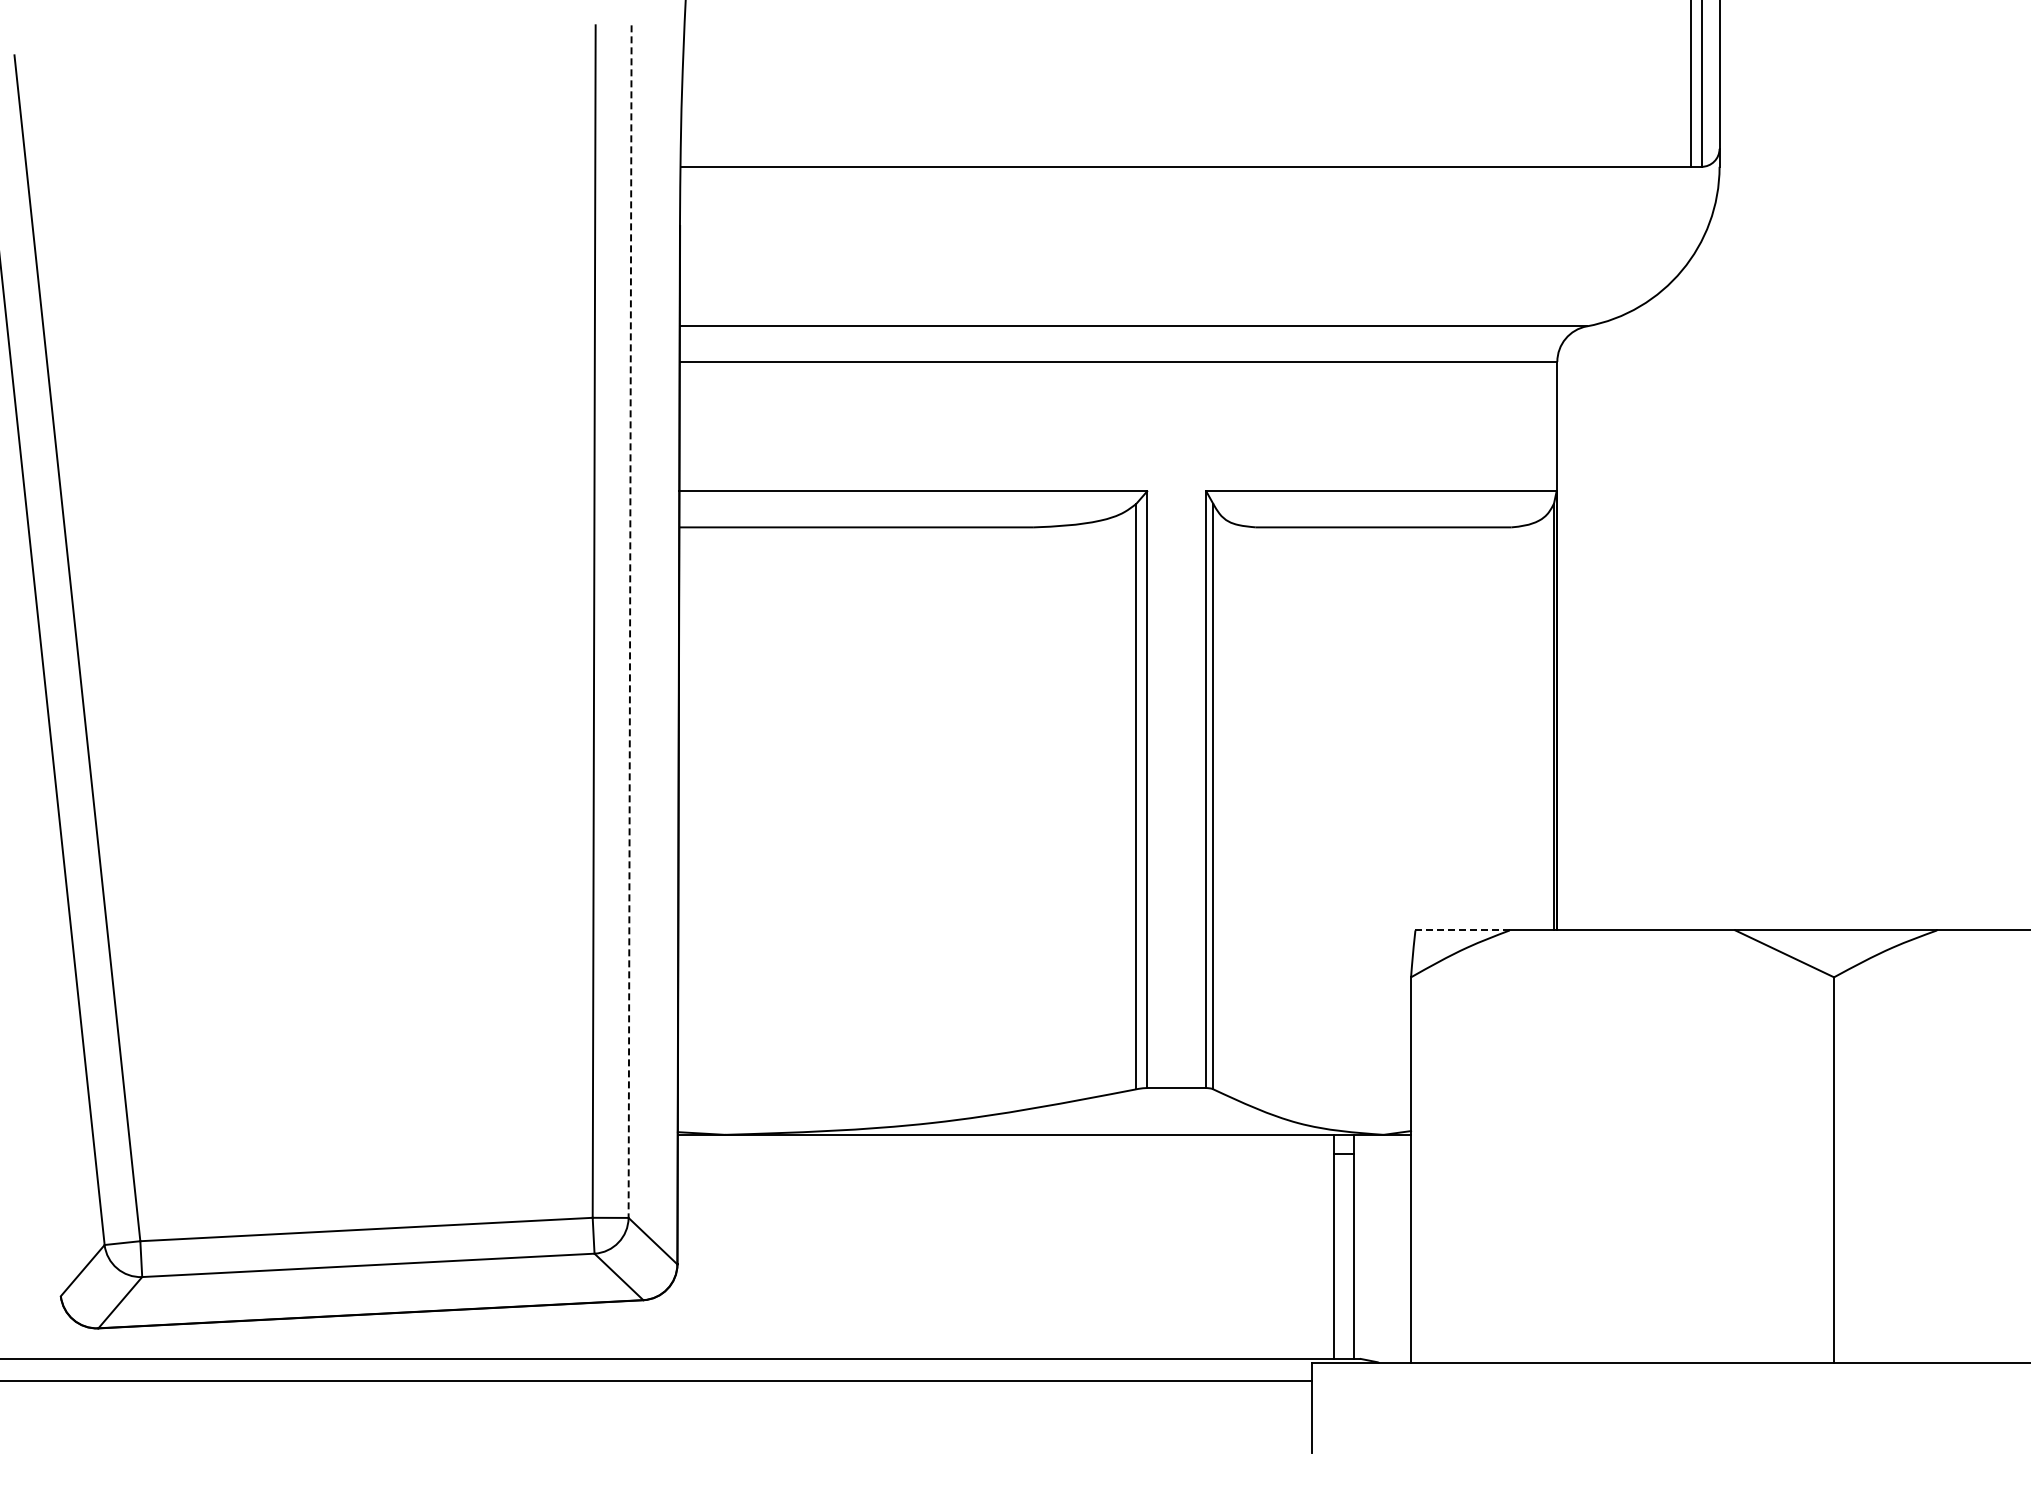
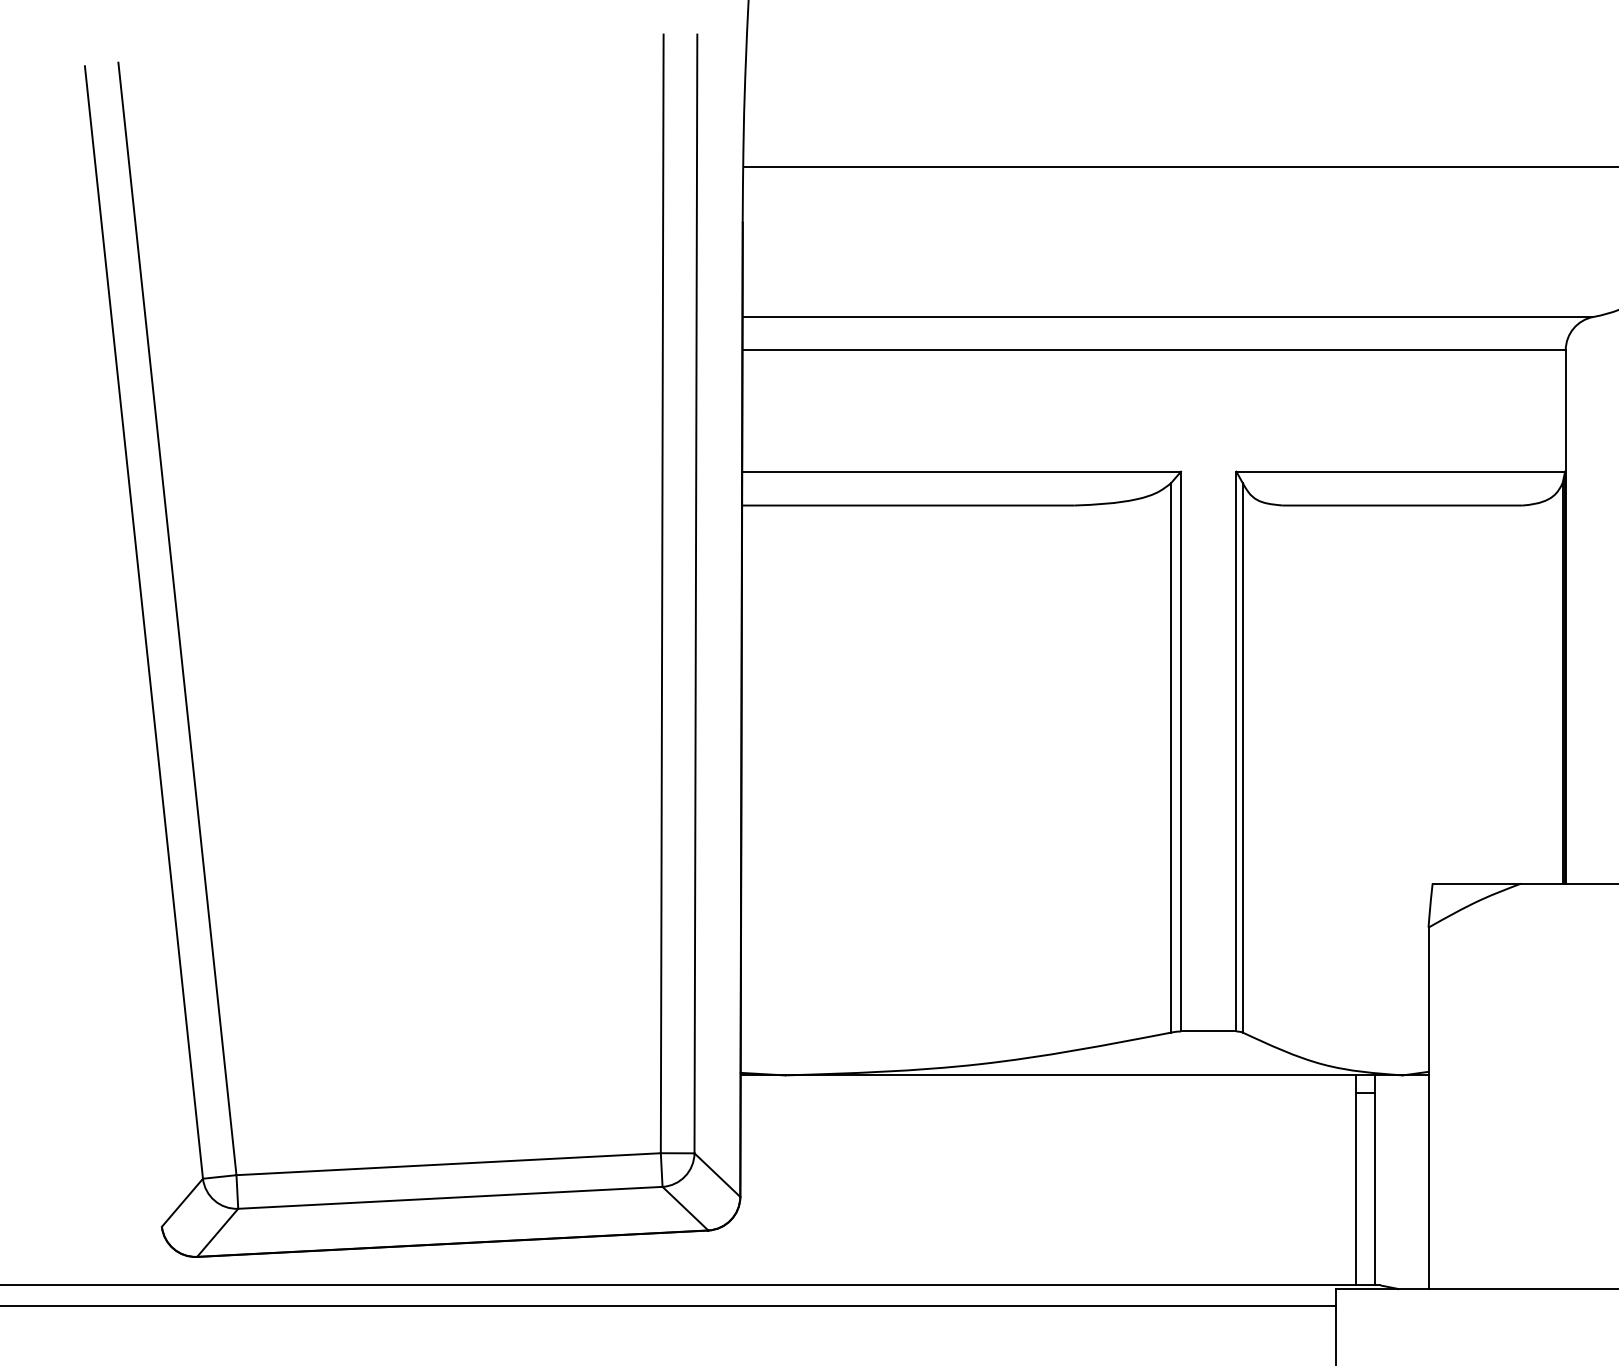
line: (630, 622) -> (696, 594), dashed -> solid
line: (1462, 930) -> (1476, 883), dashed -> solid

